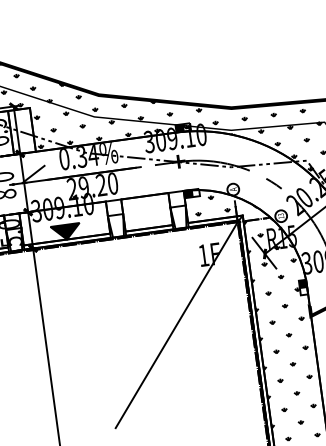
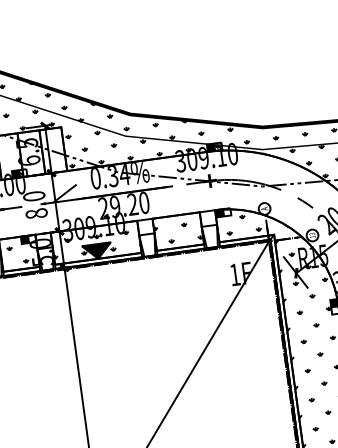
hatch: (147, 213) -> (178, 232), added
hatch: (66, 225) -> (97, 244), added

